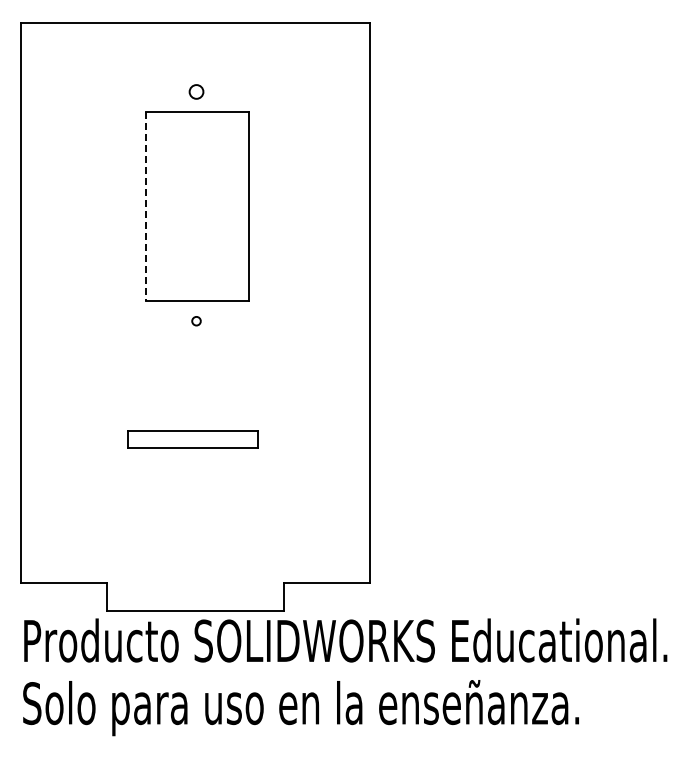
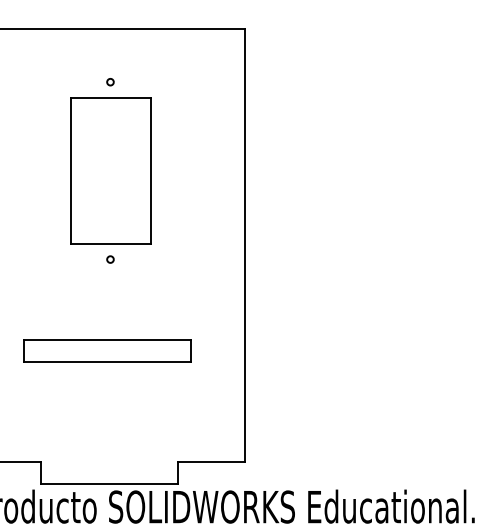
circle: (196, 91) -> (110, 81), size x0.62
line: (145, 206) -> (71, 170), dashed -> solid
part: (192, 439) -> (107, 351), size x1.67

